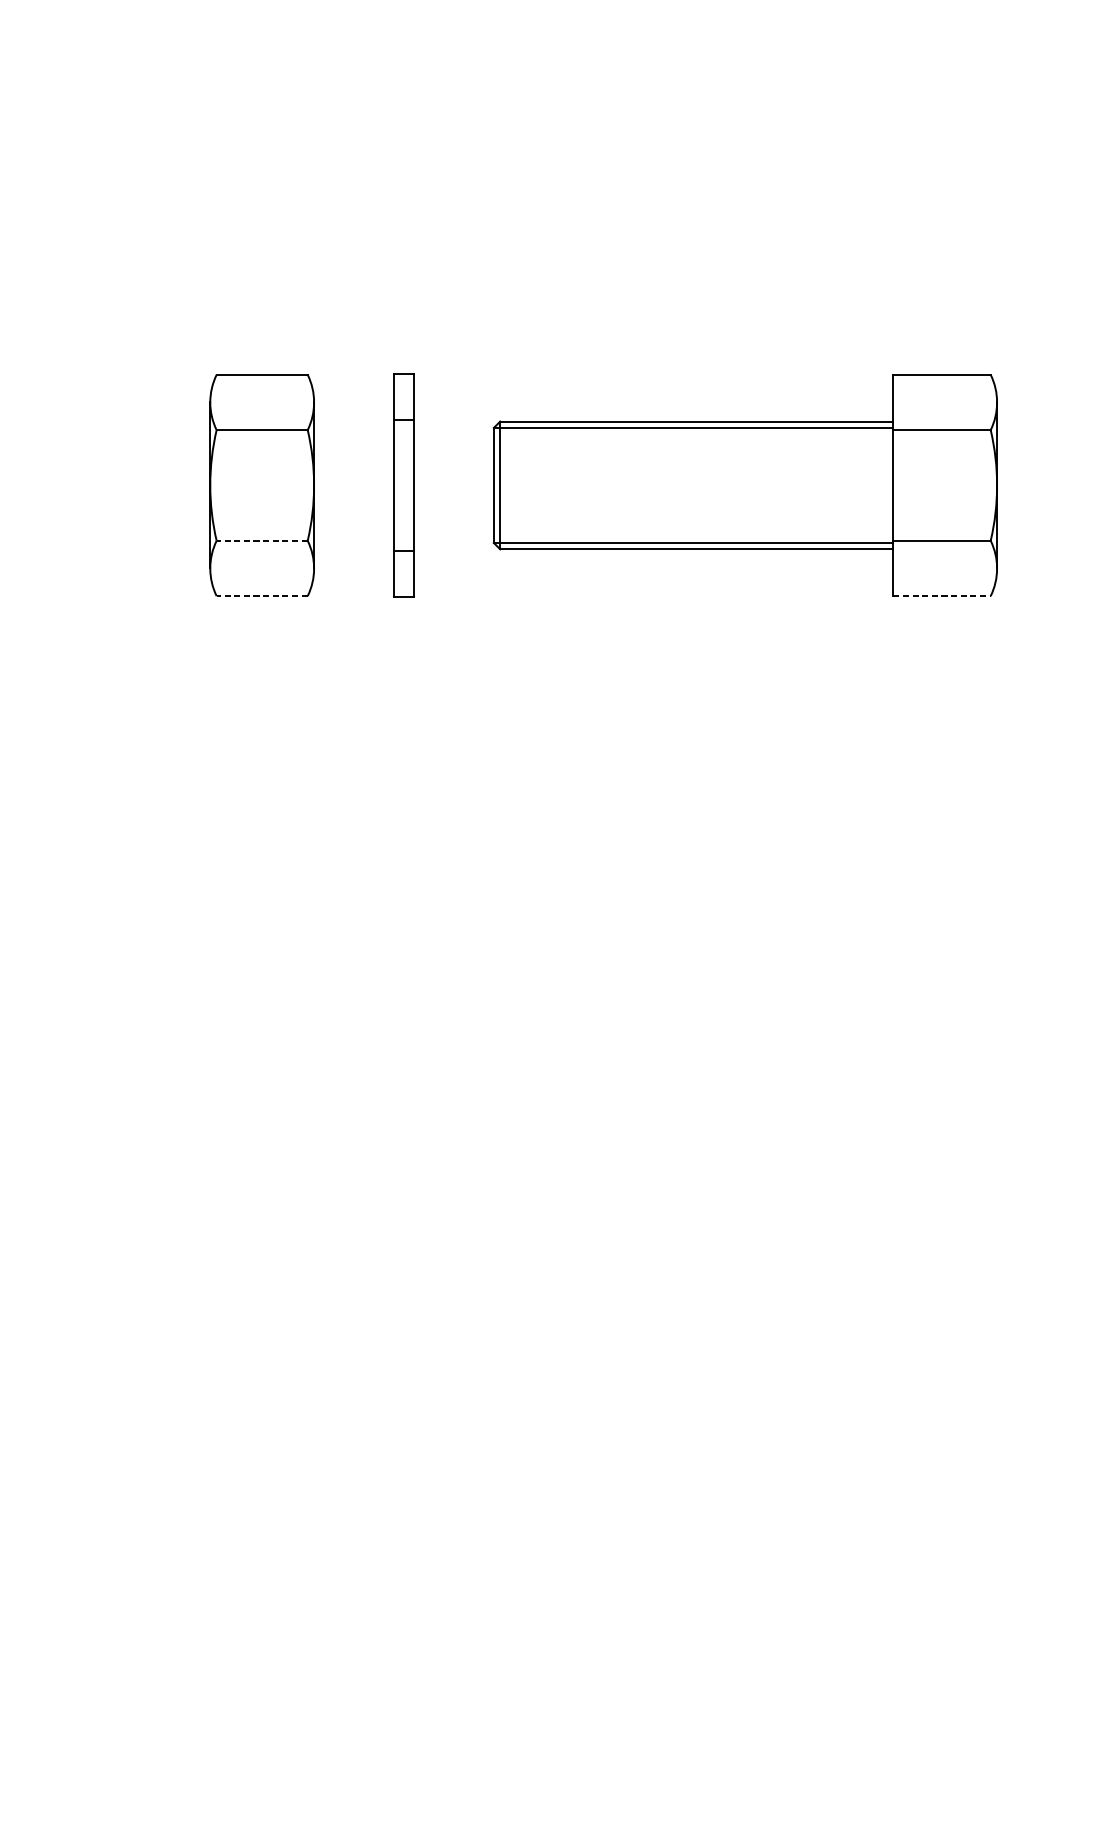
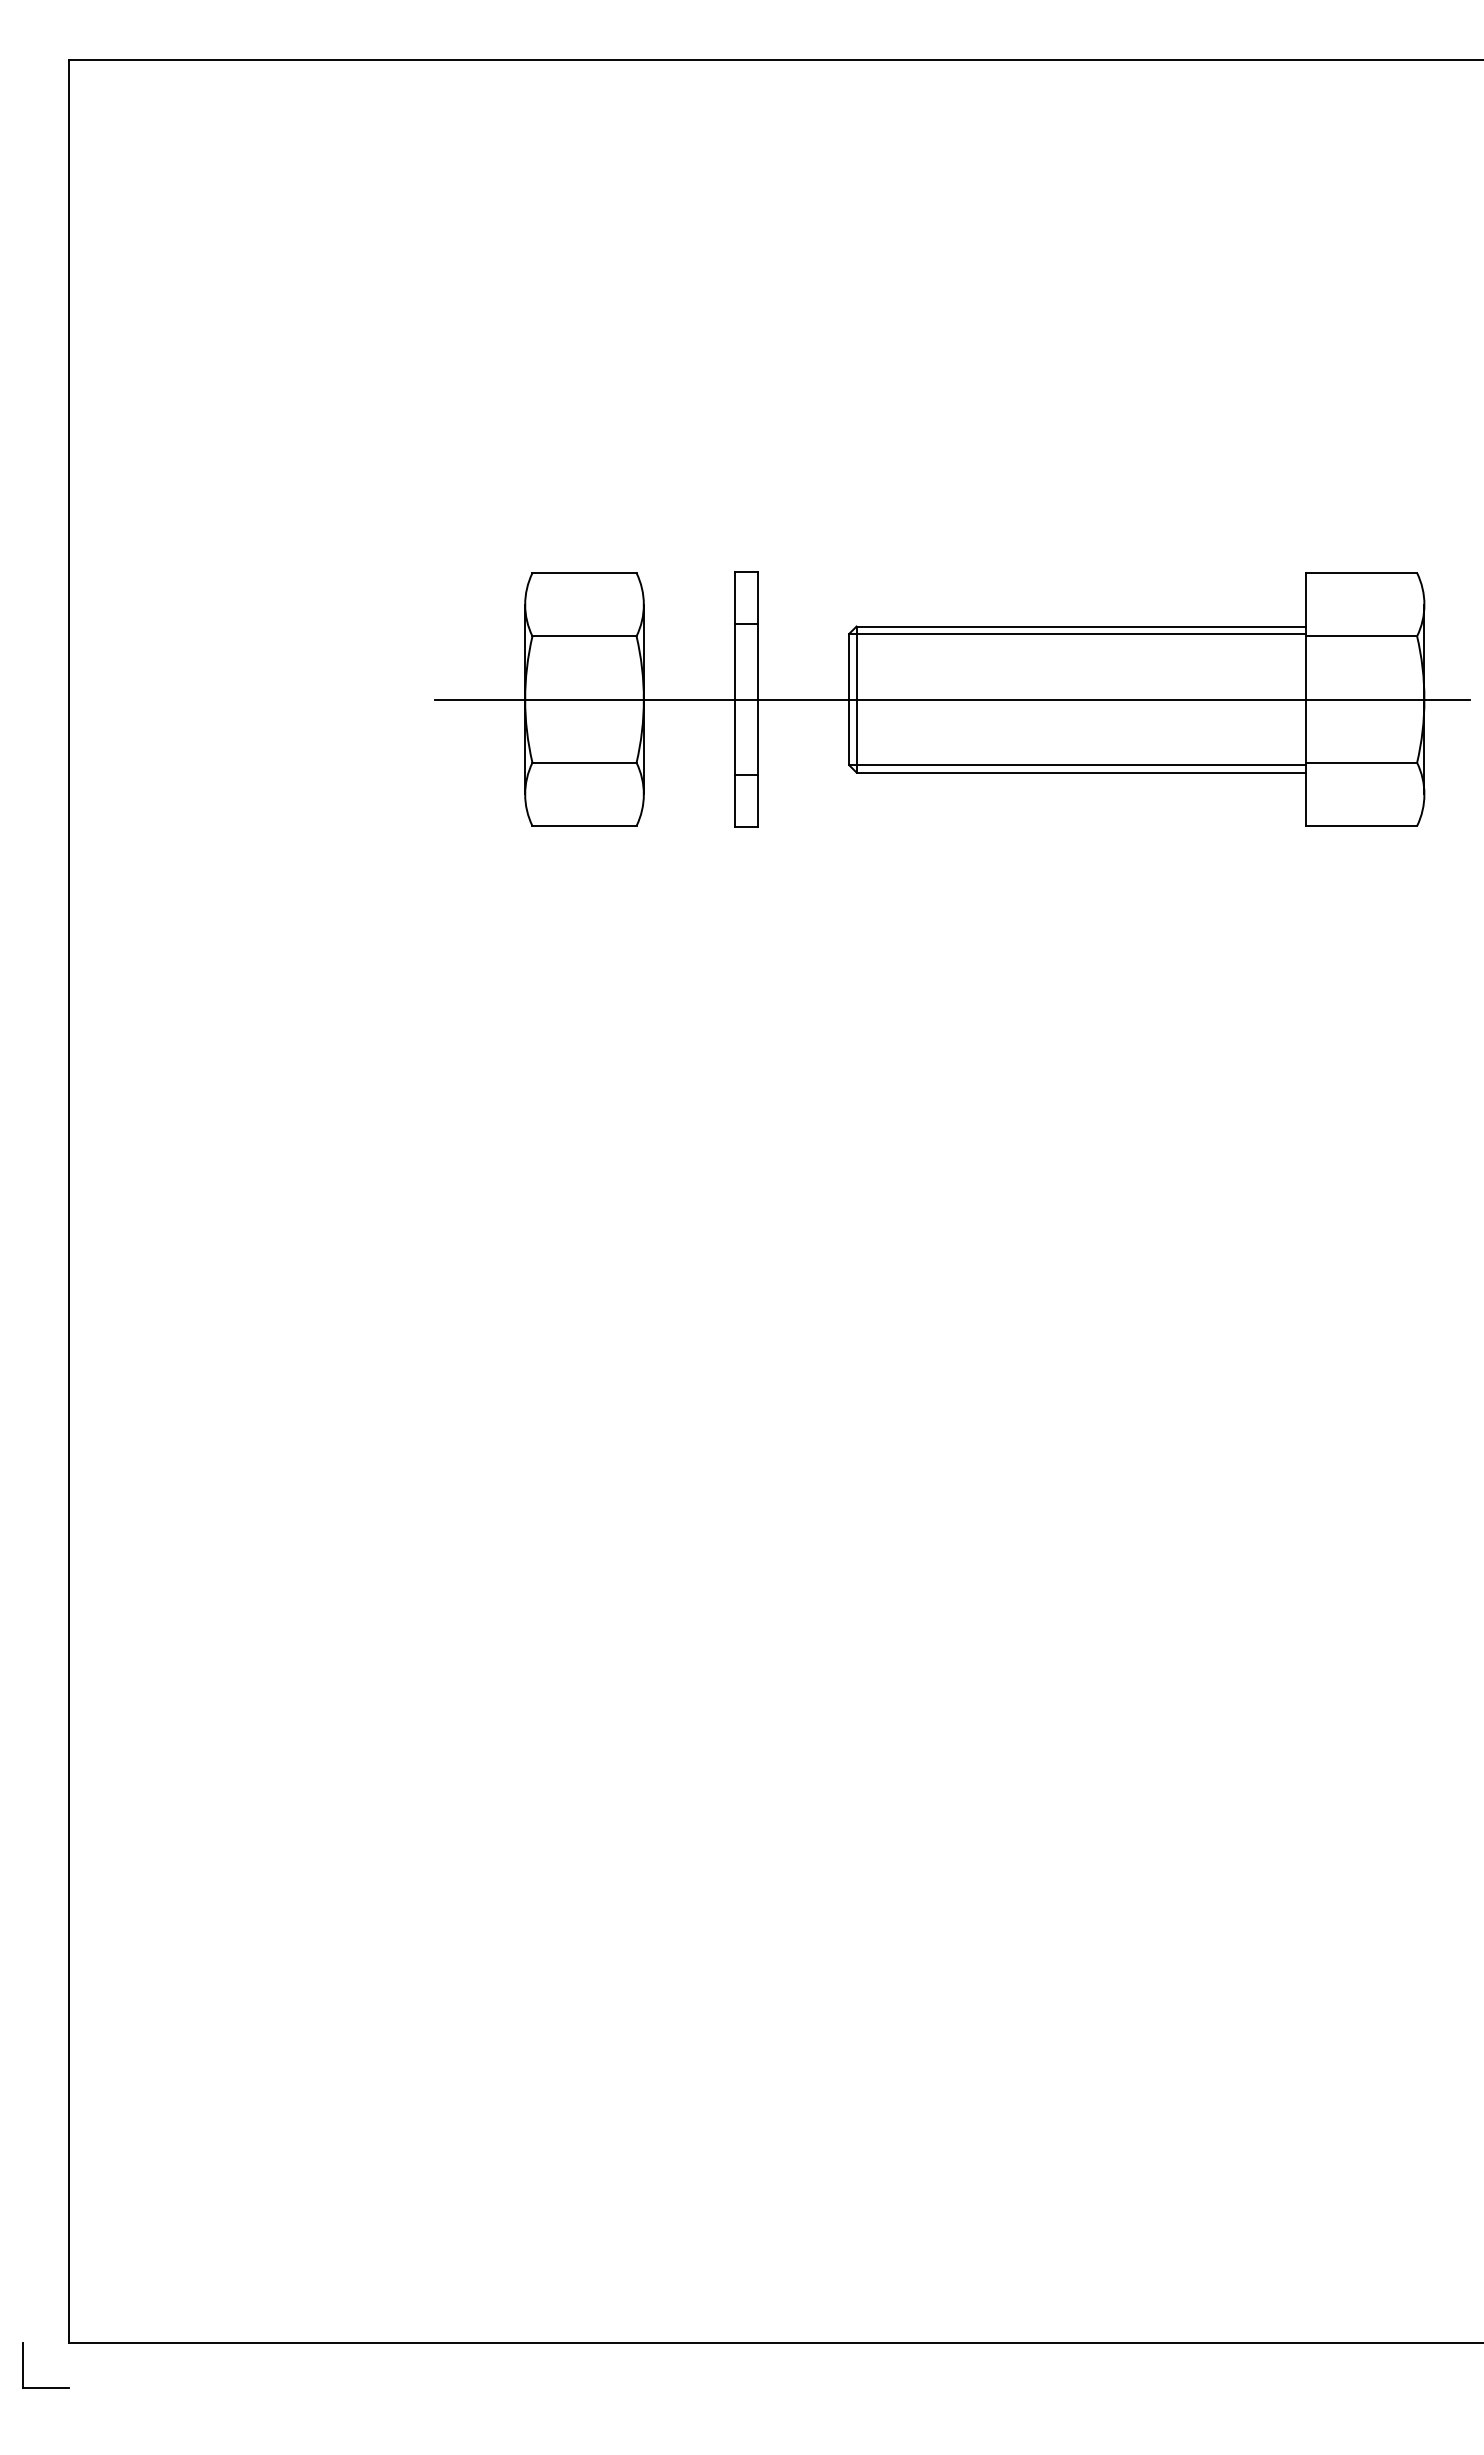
line: (584, 485) -> (952, 699), added
line: (262, 540) -> (584, 762), dashed -> solid
line: (262, 596) -> (584, 826), dashed -> solid
line: (942, 596) -> (1361, 826), dashed -> solid

